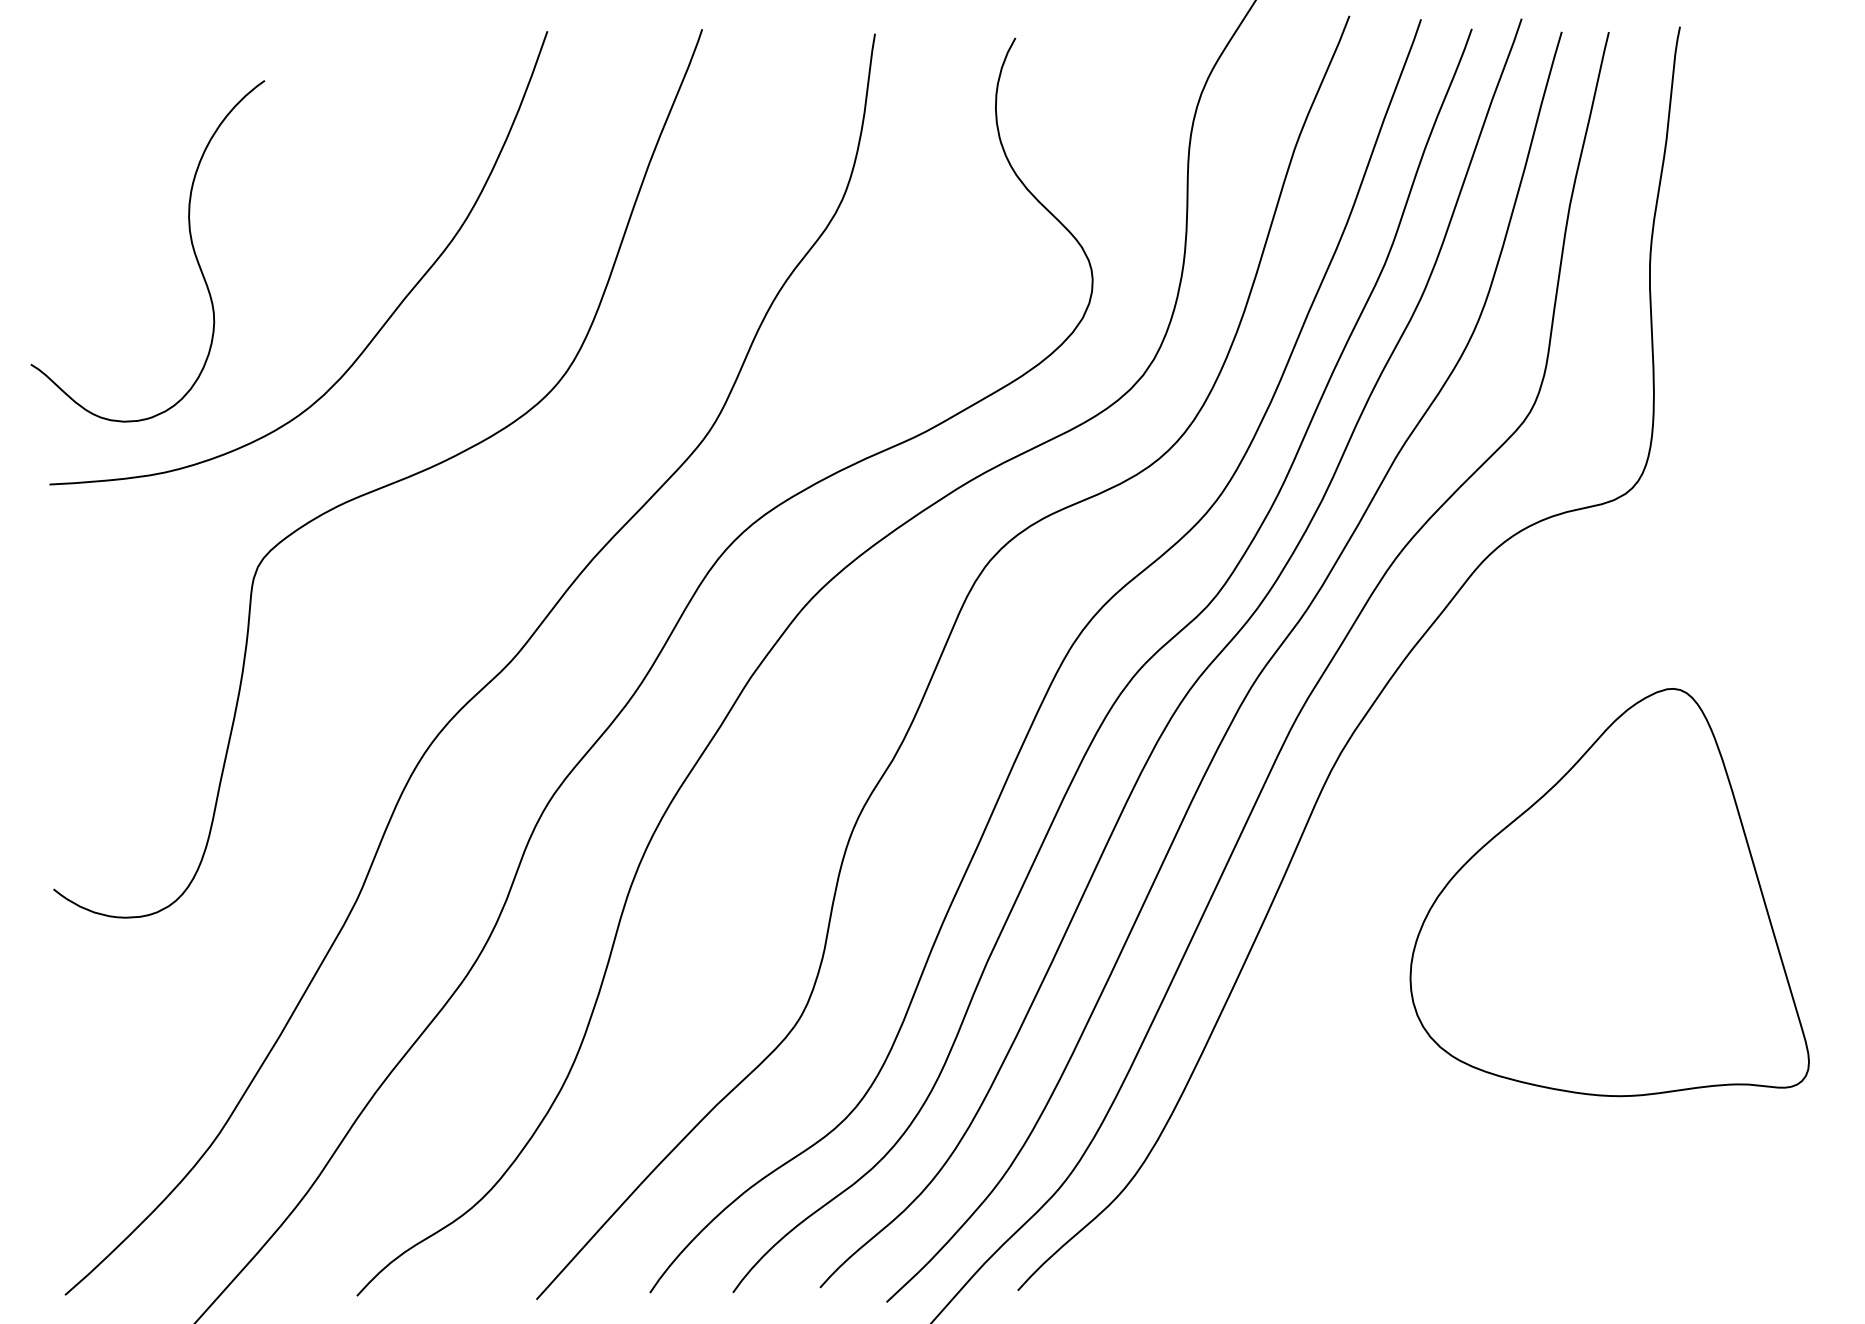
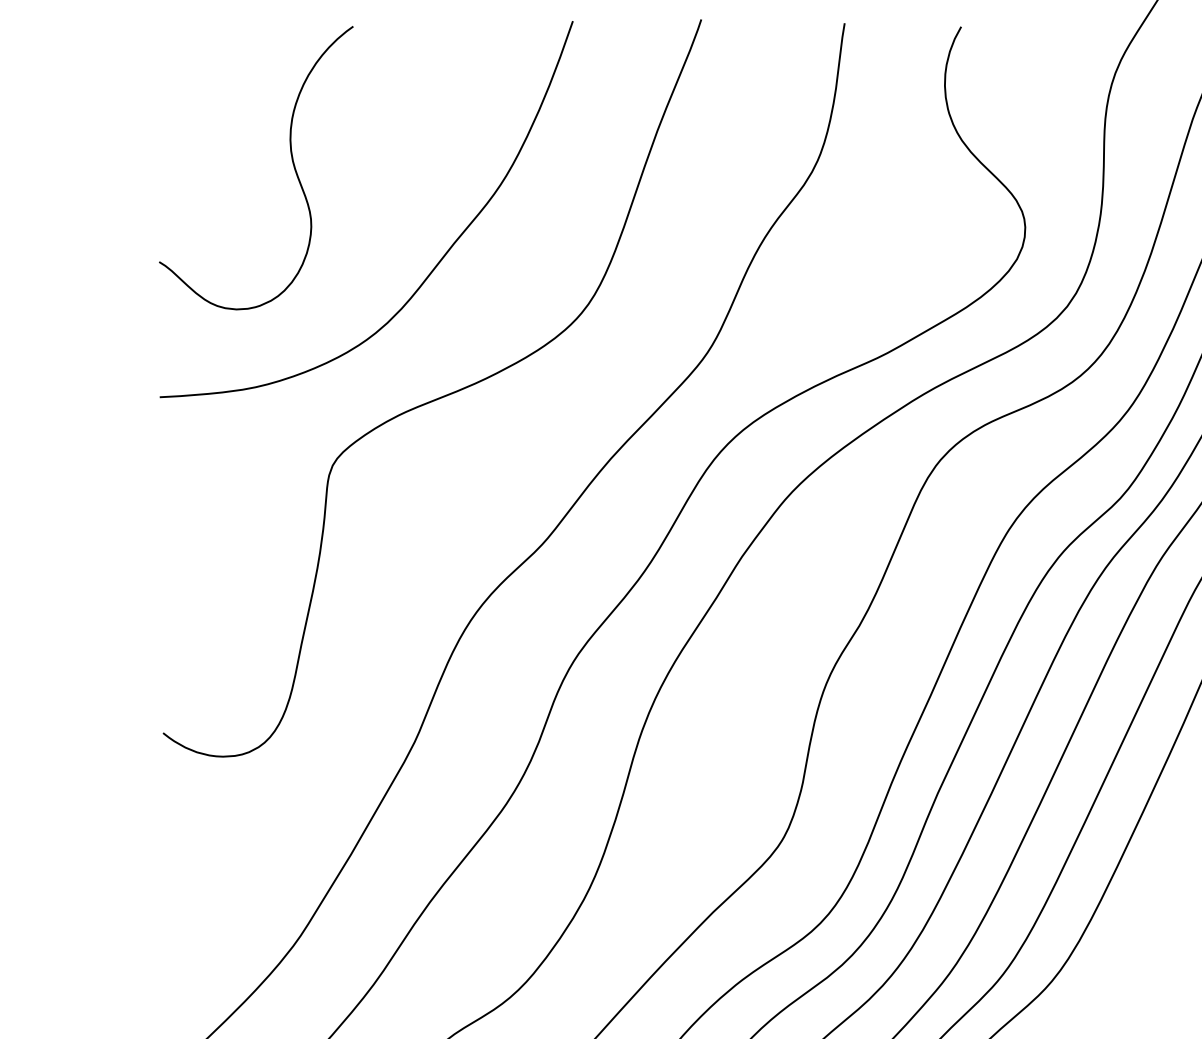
curve: (190, 241) -> (291, 159), moved

